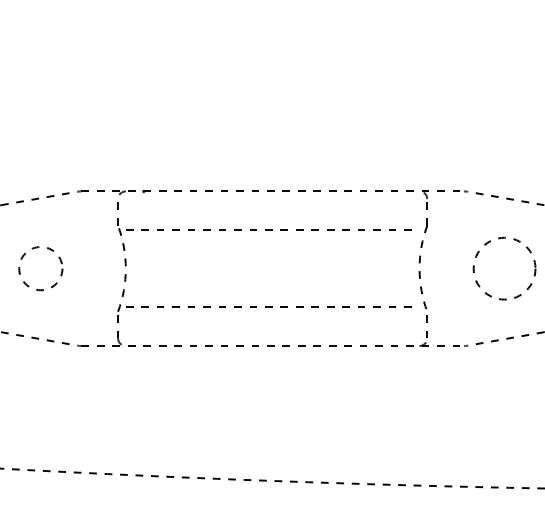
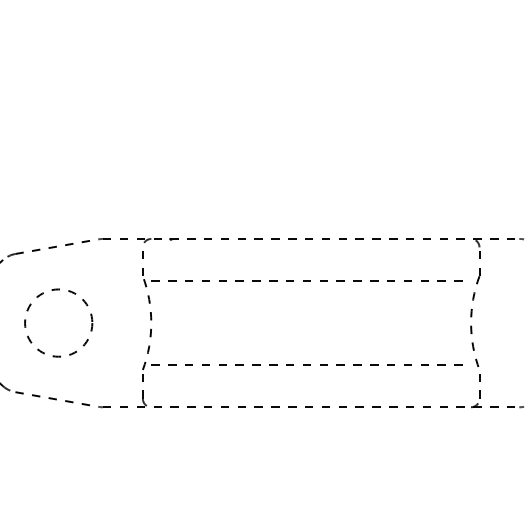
circle: (40, 268) -> (58, 322), size x1.43

